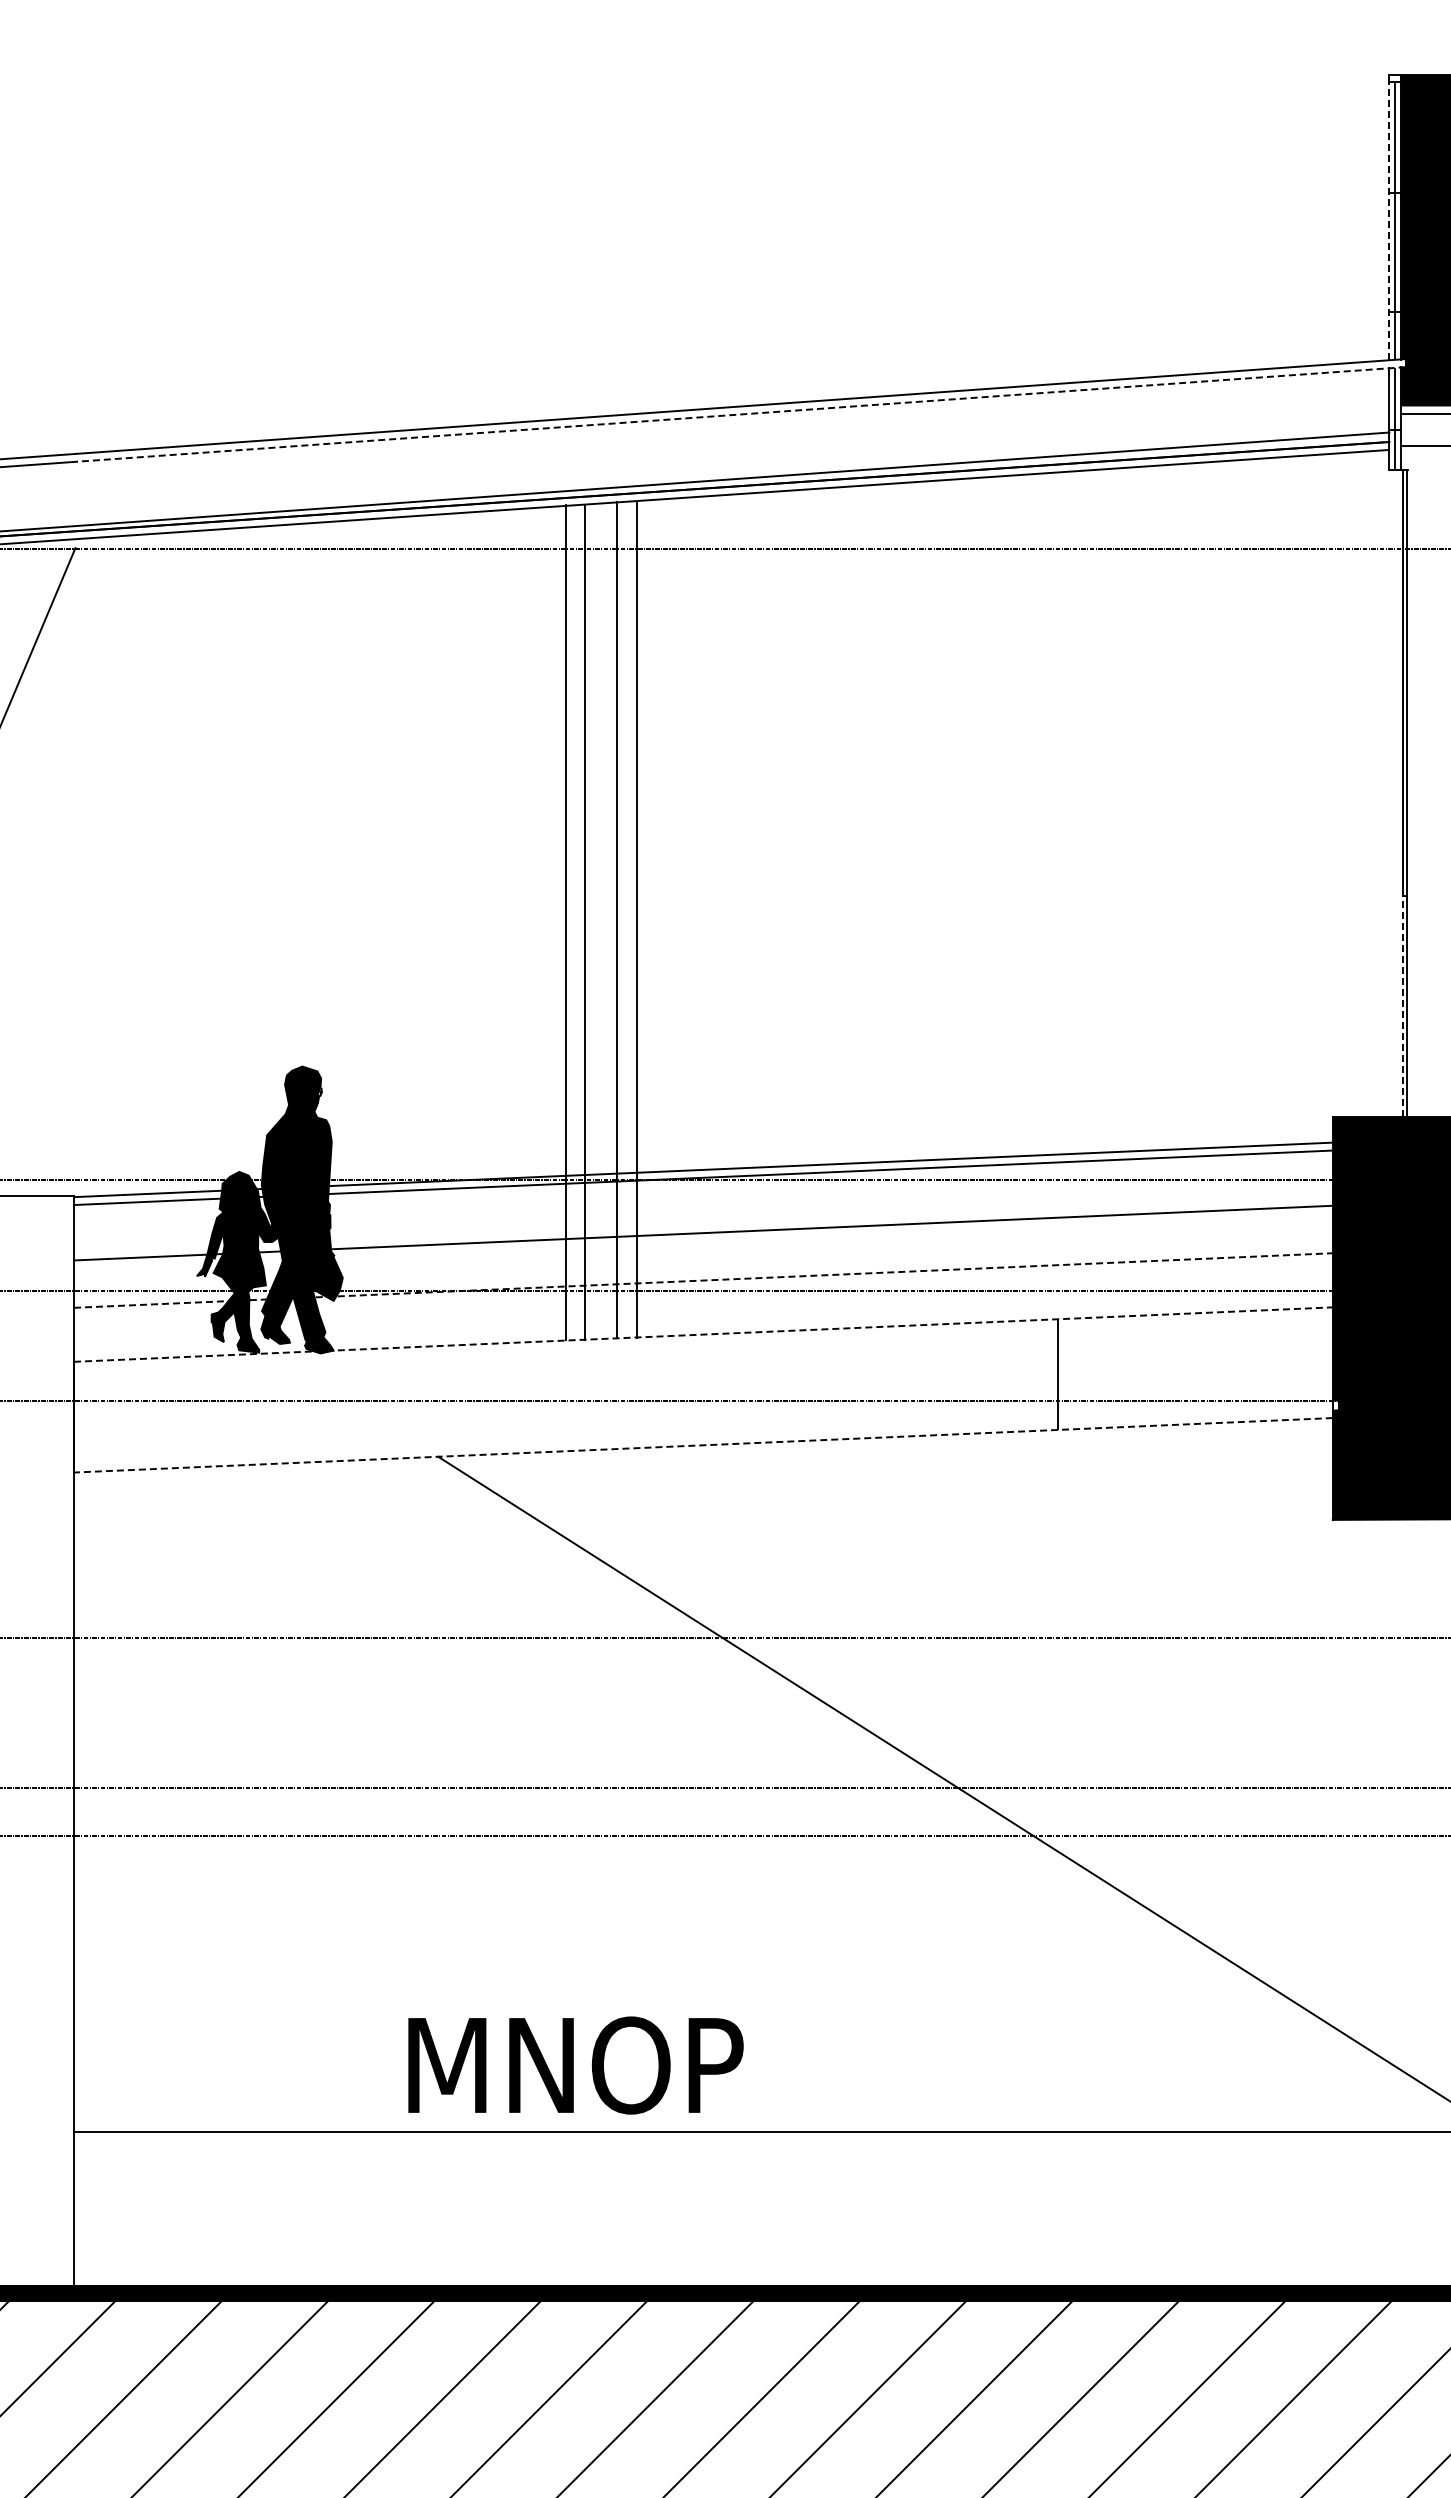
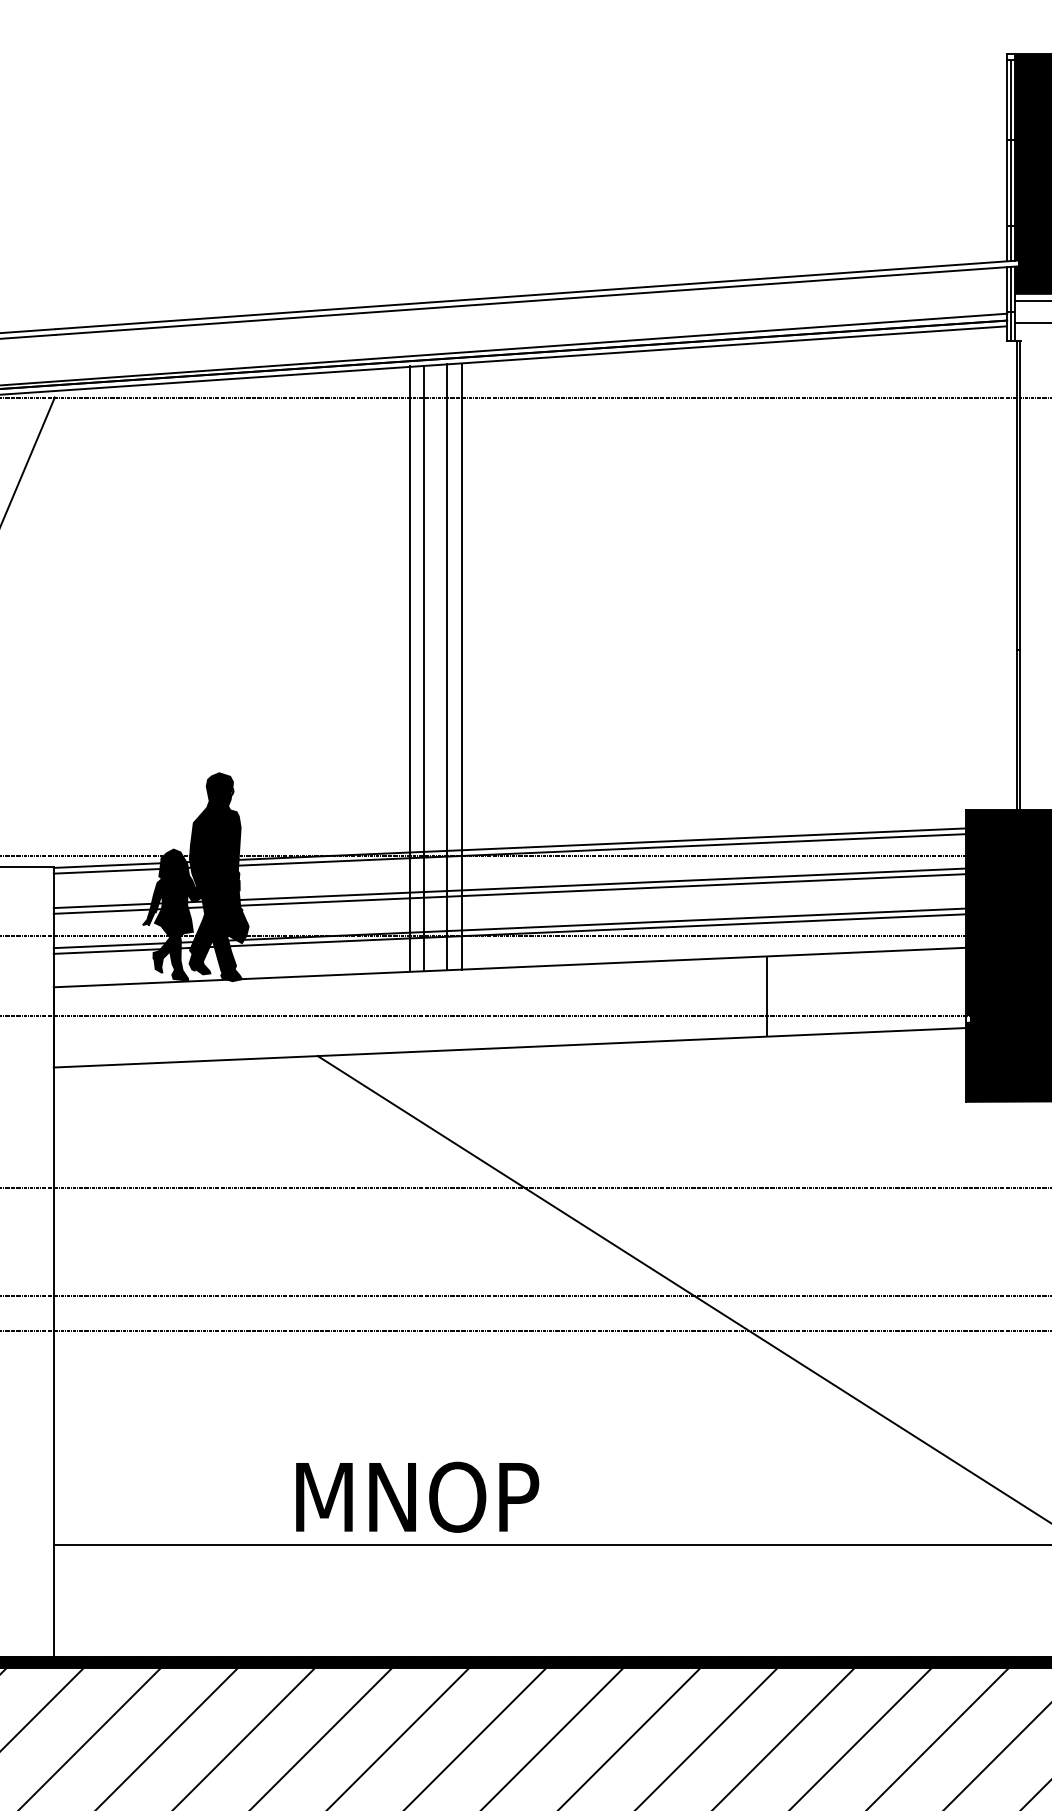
line: (1389, 221) -> (1007, 160), dashed -> solid
line: (740, 414) -> (536, 300), dashed -> solid
line: (1402, 1006) -> (1016, 729), dashed -> solid
line: (704, 1224) -> (510, 887), added
line: (706, 1280) -> (512, 928), dashed -> solid
line: (705, 1287) -> (511, 933), added
line: (703, 1334) -> (510, 967), dashed -> solid
line: (703, 1445) -> (510, 1047), dashed -> solid

